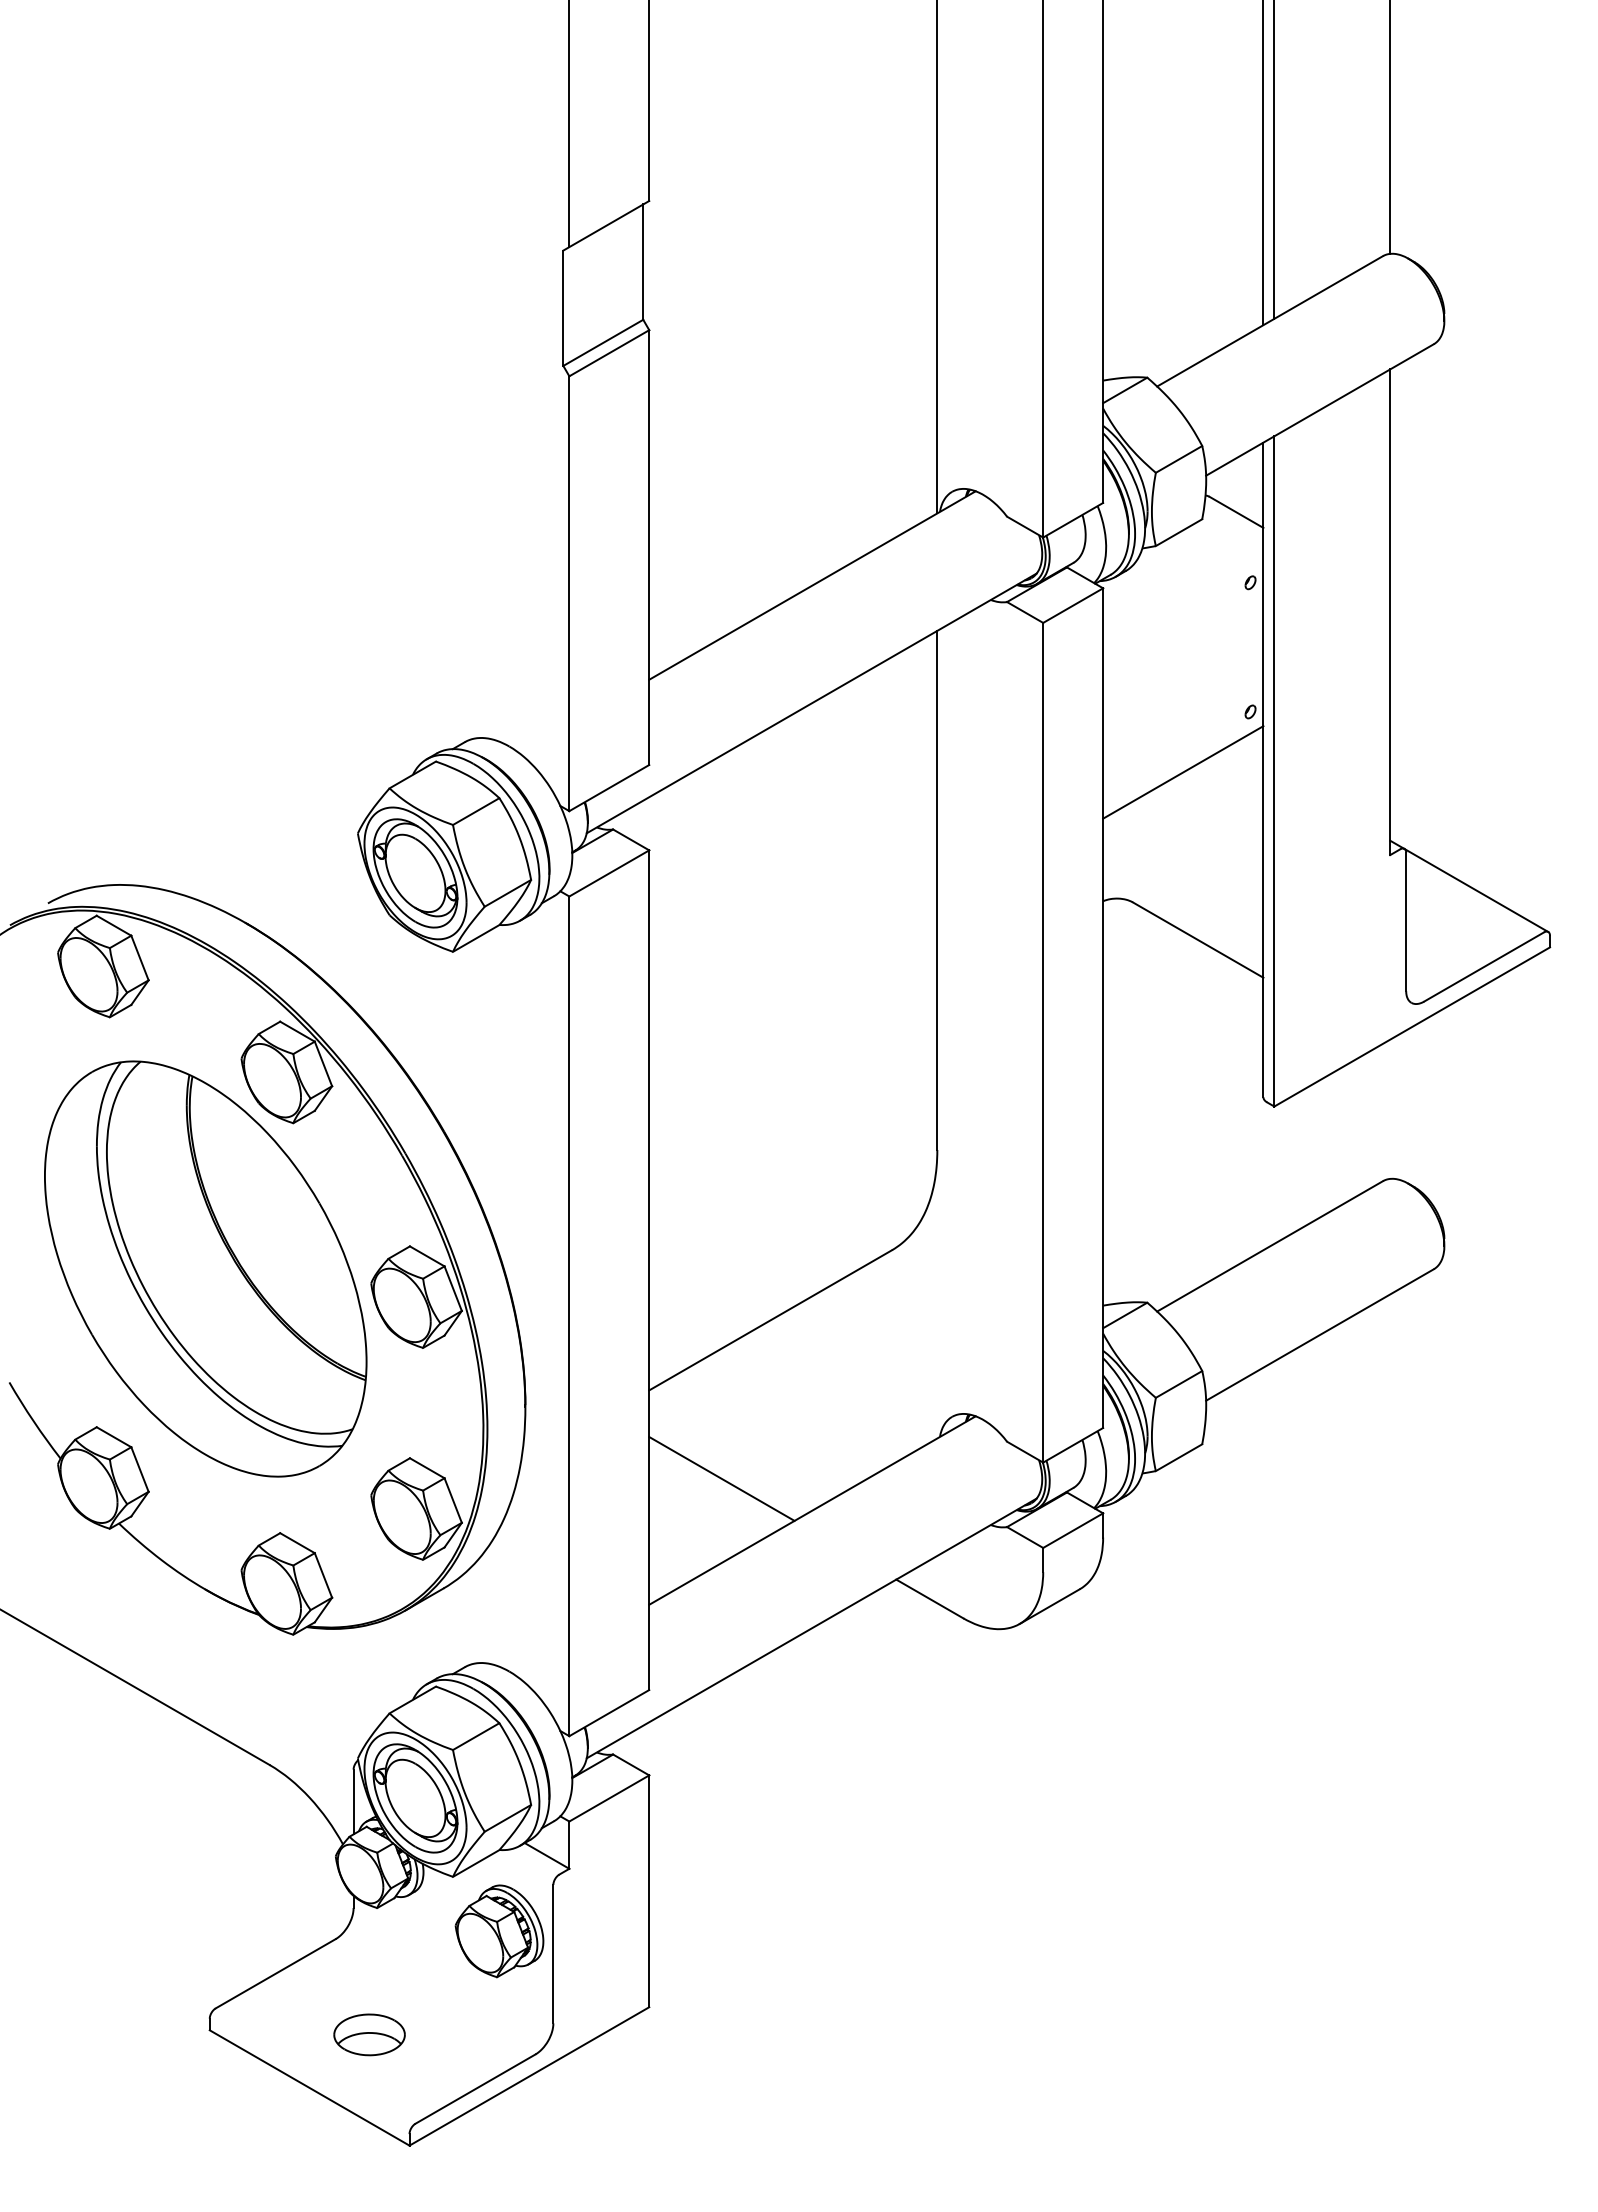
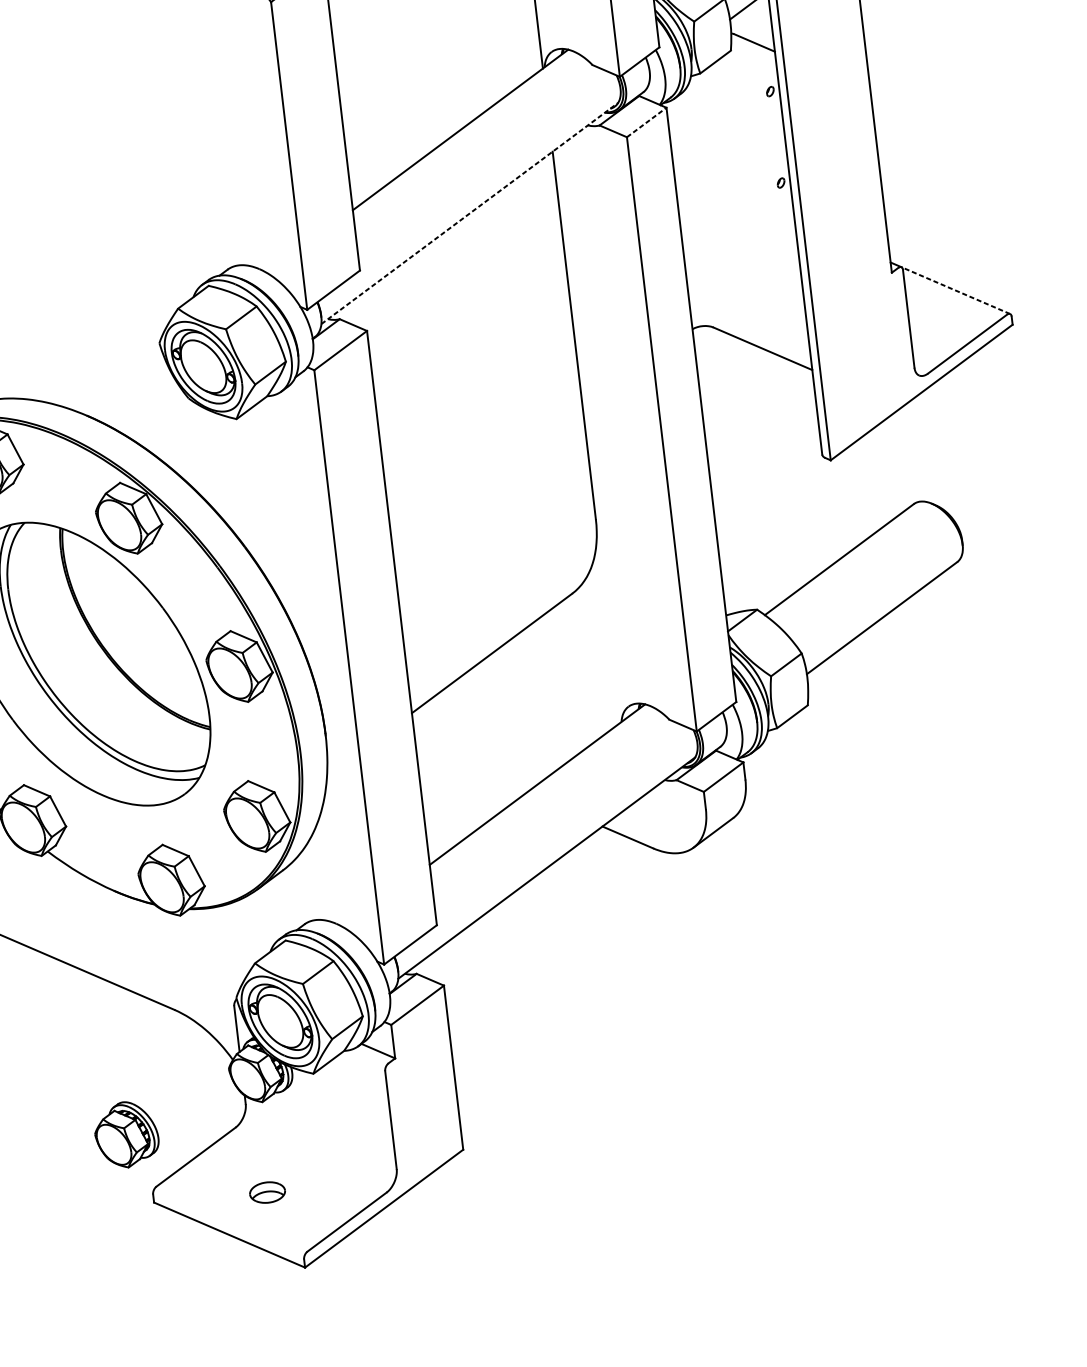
line: (1073, 605) -> (646, 122), solid -> dashed
line: (811, 703) -> (469, 213), solid -> dashed
line: (1183, 772) -> (738, 231), removed
line: (1476, 890) -> (955, 290), solid -> dashed
line: (721, 1478) -> (470, 769), removed
part: (499, 1931) -> (126, 1134), moved
part: (369, 2034) -> (267, 1192), size x0.7

